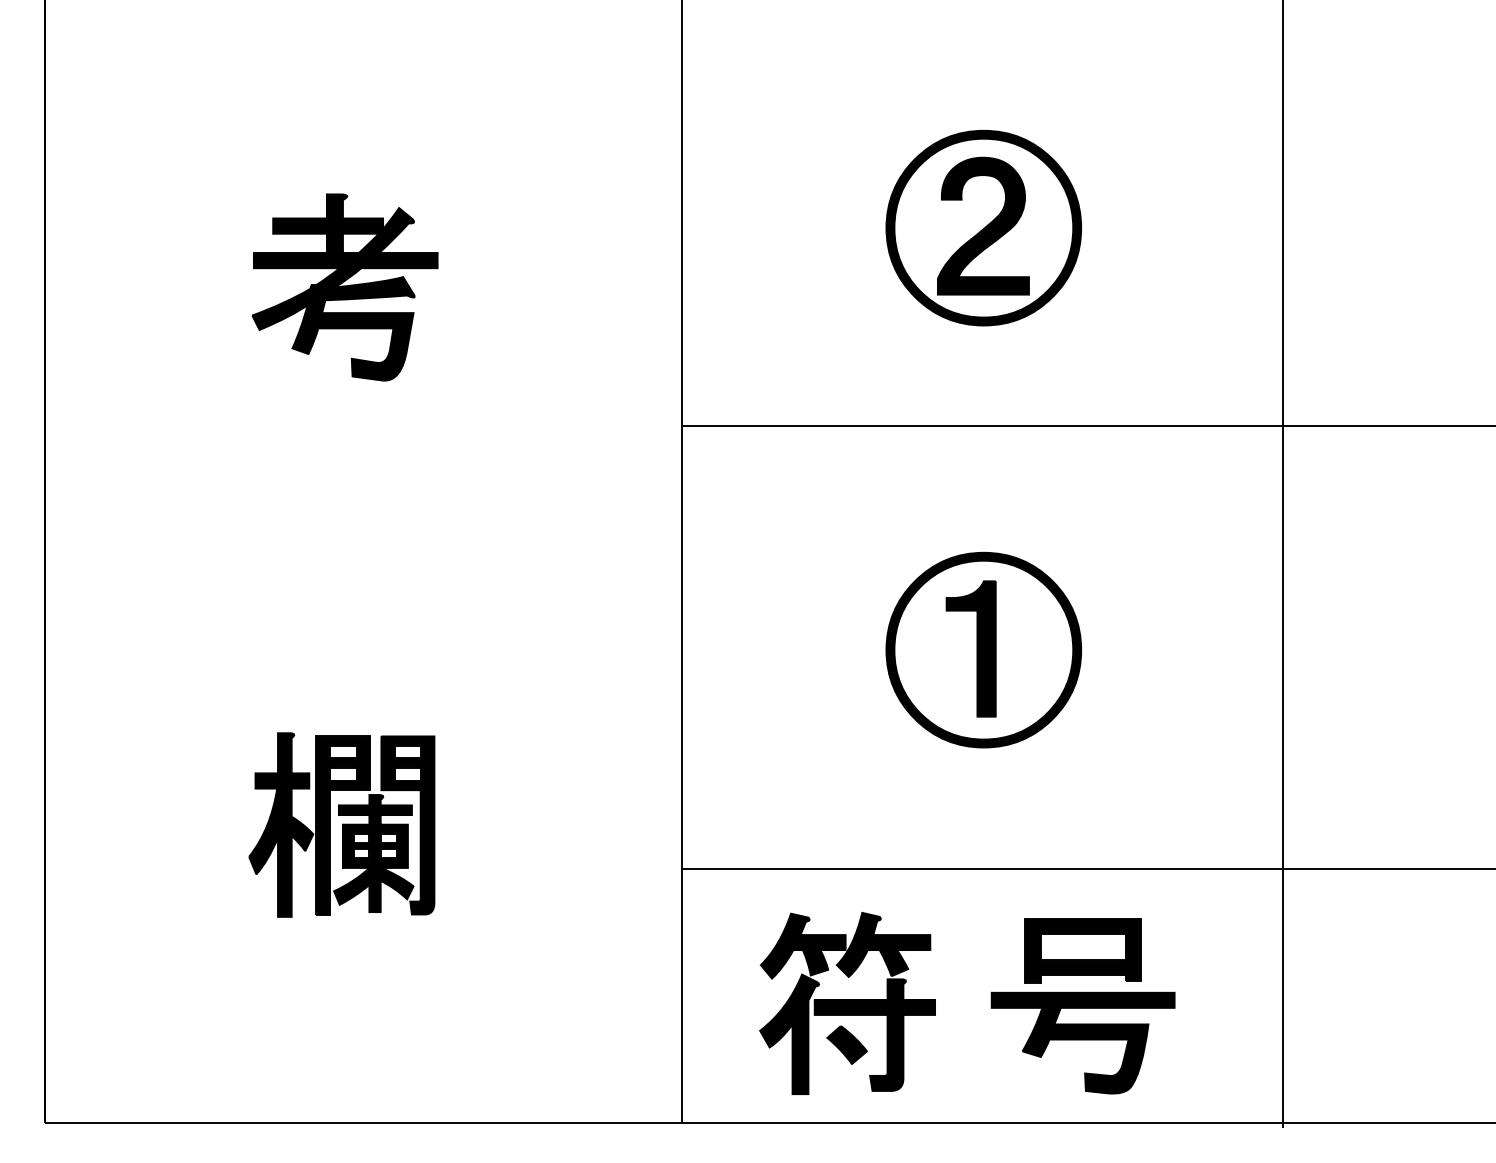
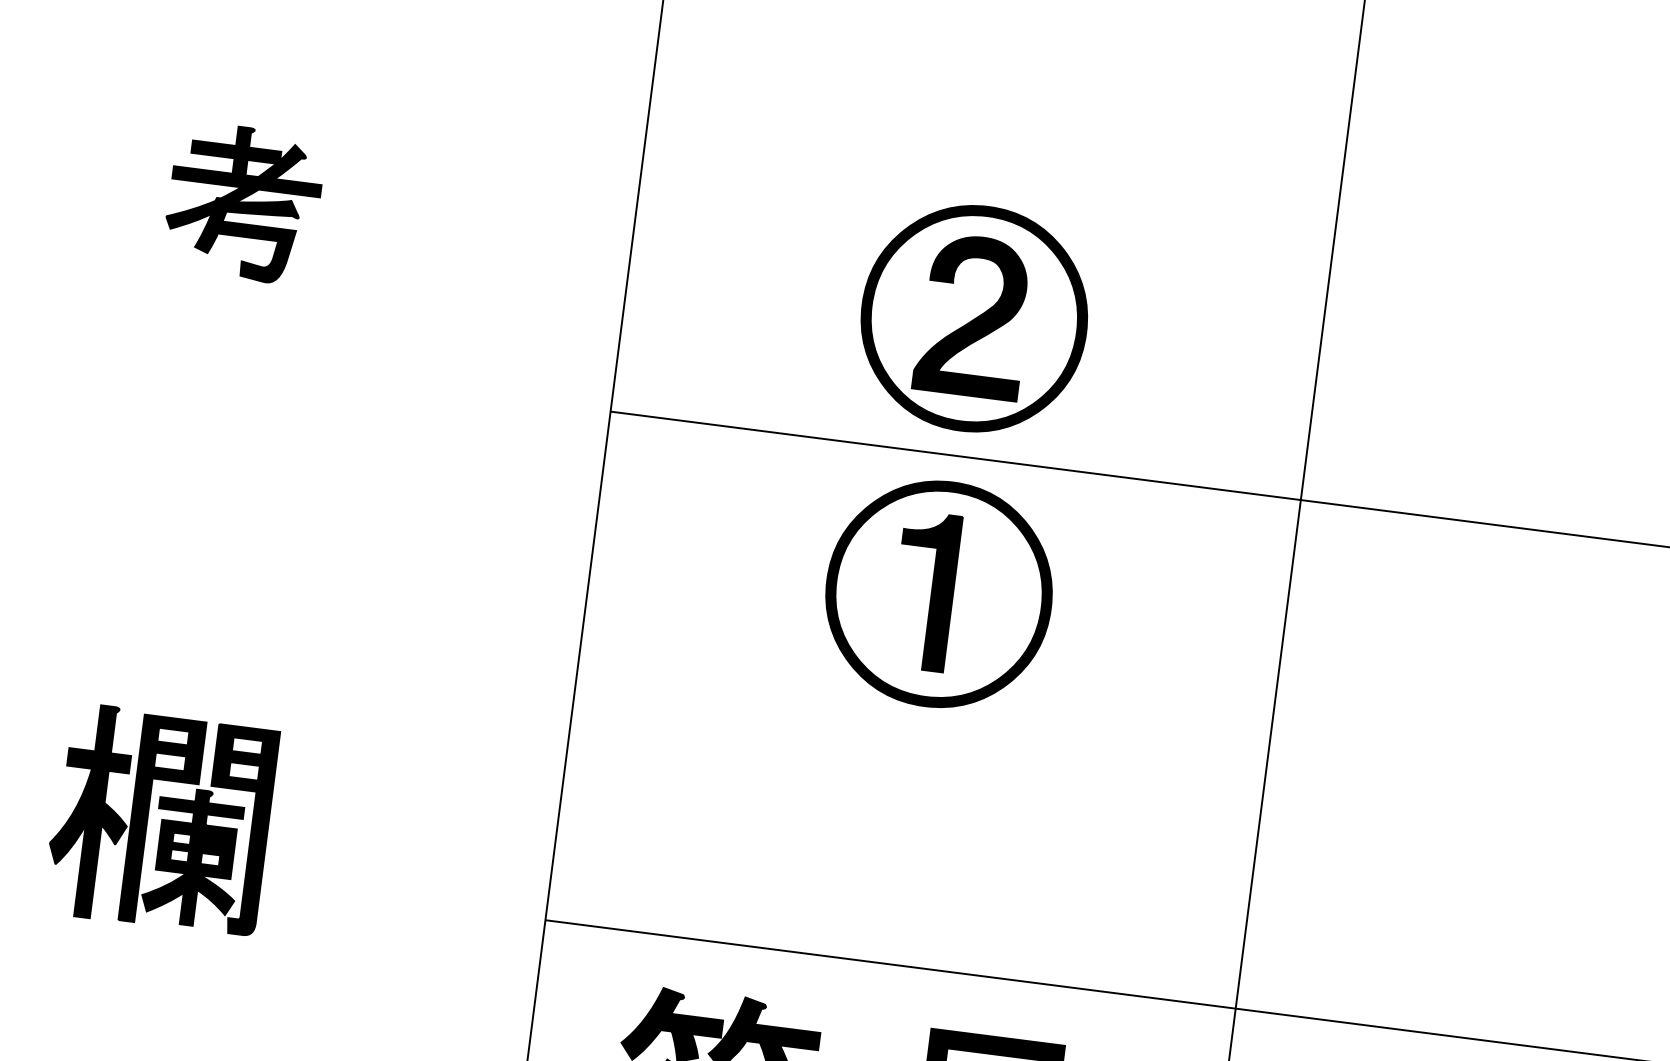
part: (983, 227) -> (974, 317), moved
part: (344, 287) -> (243, 203), size x0.7
part: (983, 649) -> (938, 593), moved

